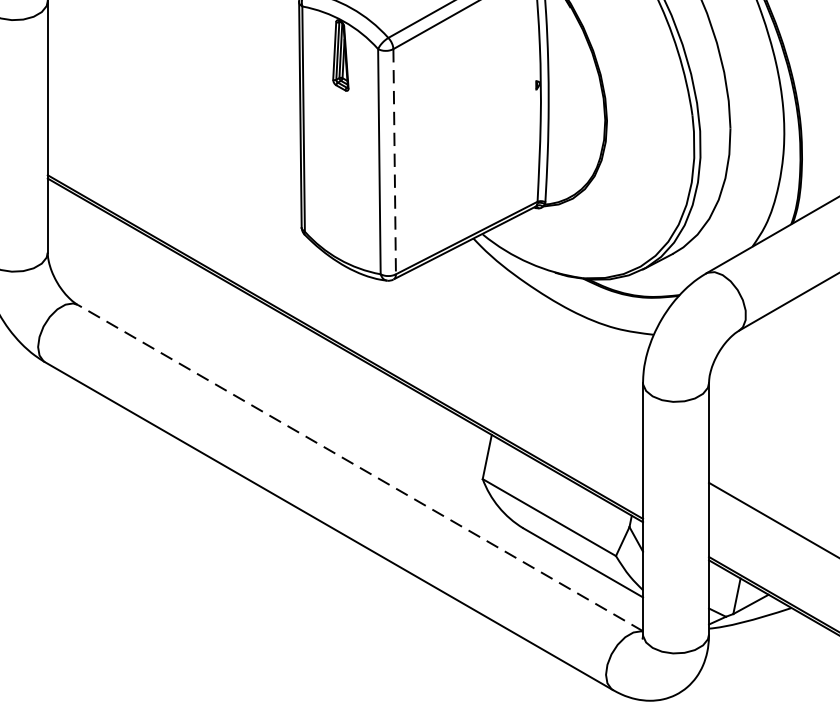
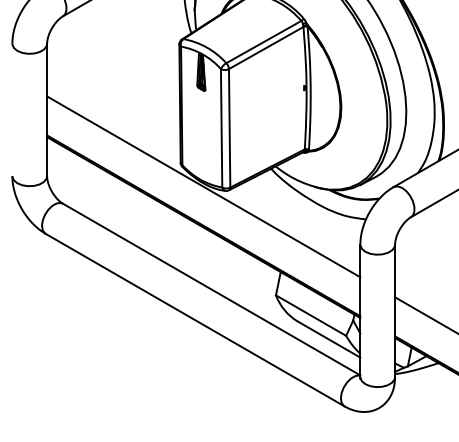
line: (394, 162) -> (229, 128), dashed -> solid
line: (344, 272) -> (203, 186), added
line: (360, 467) -> (211, 289), dashed -> solid

